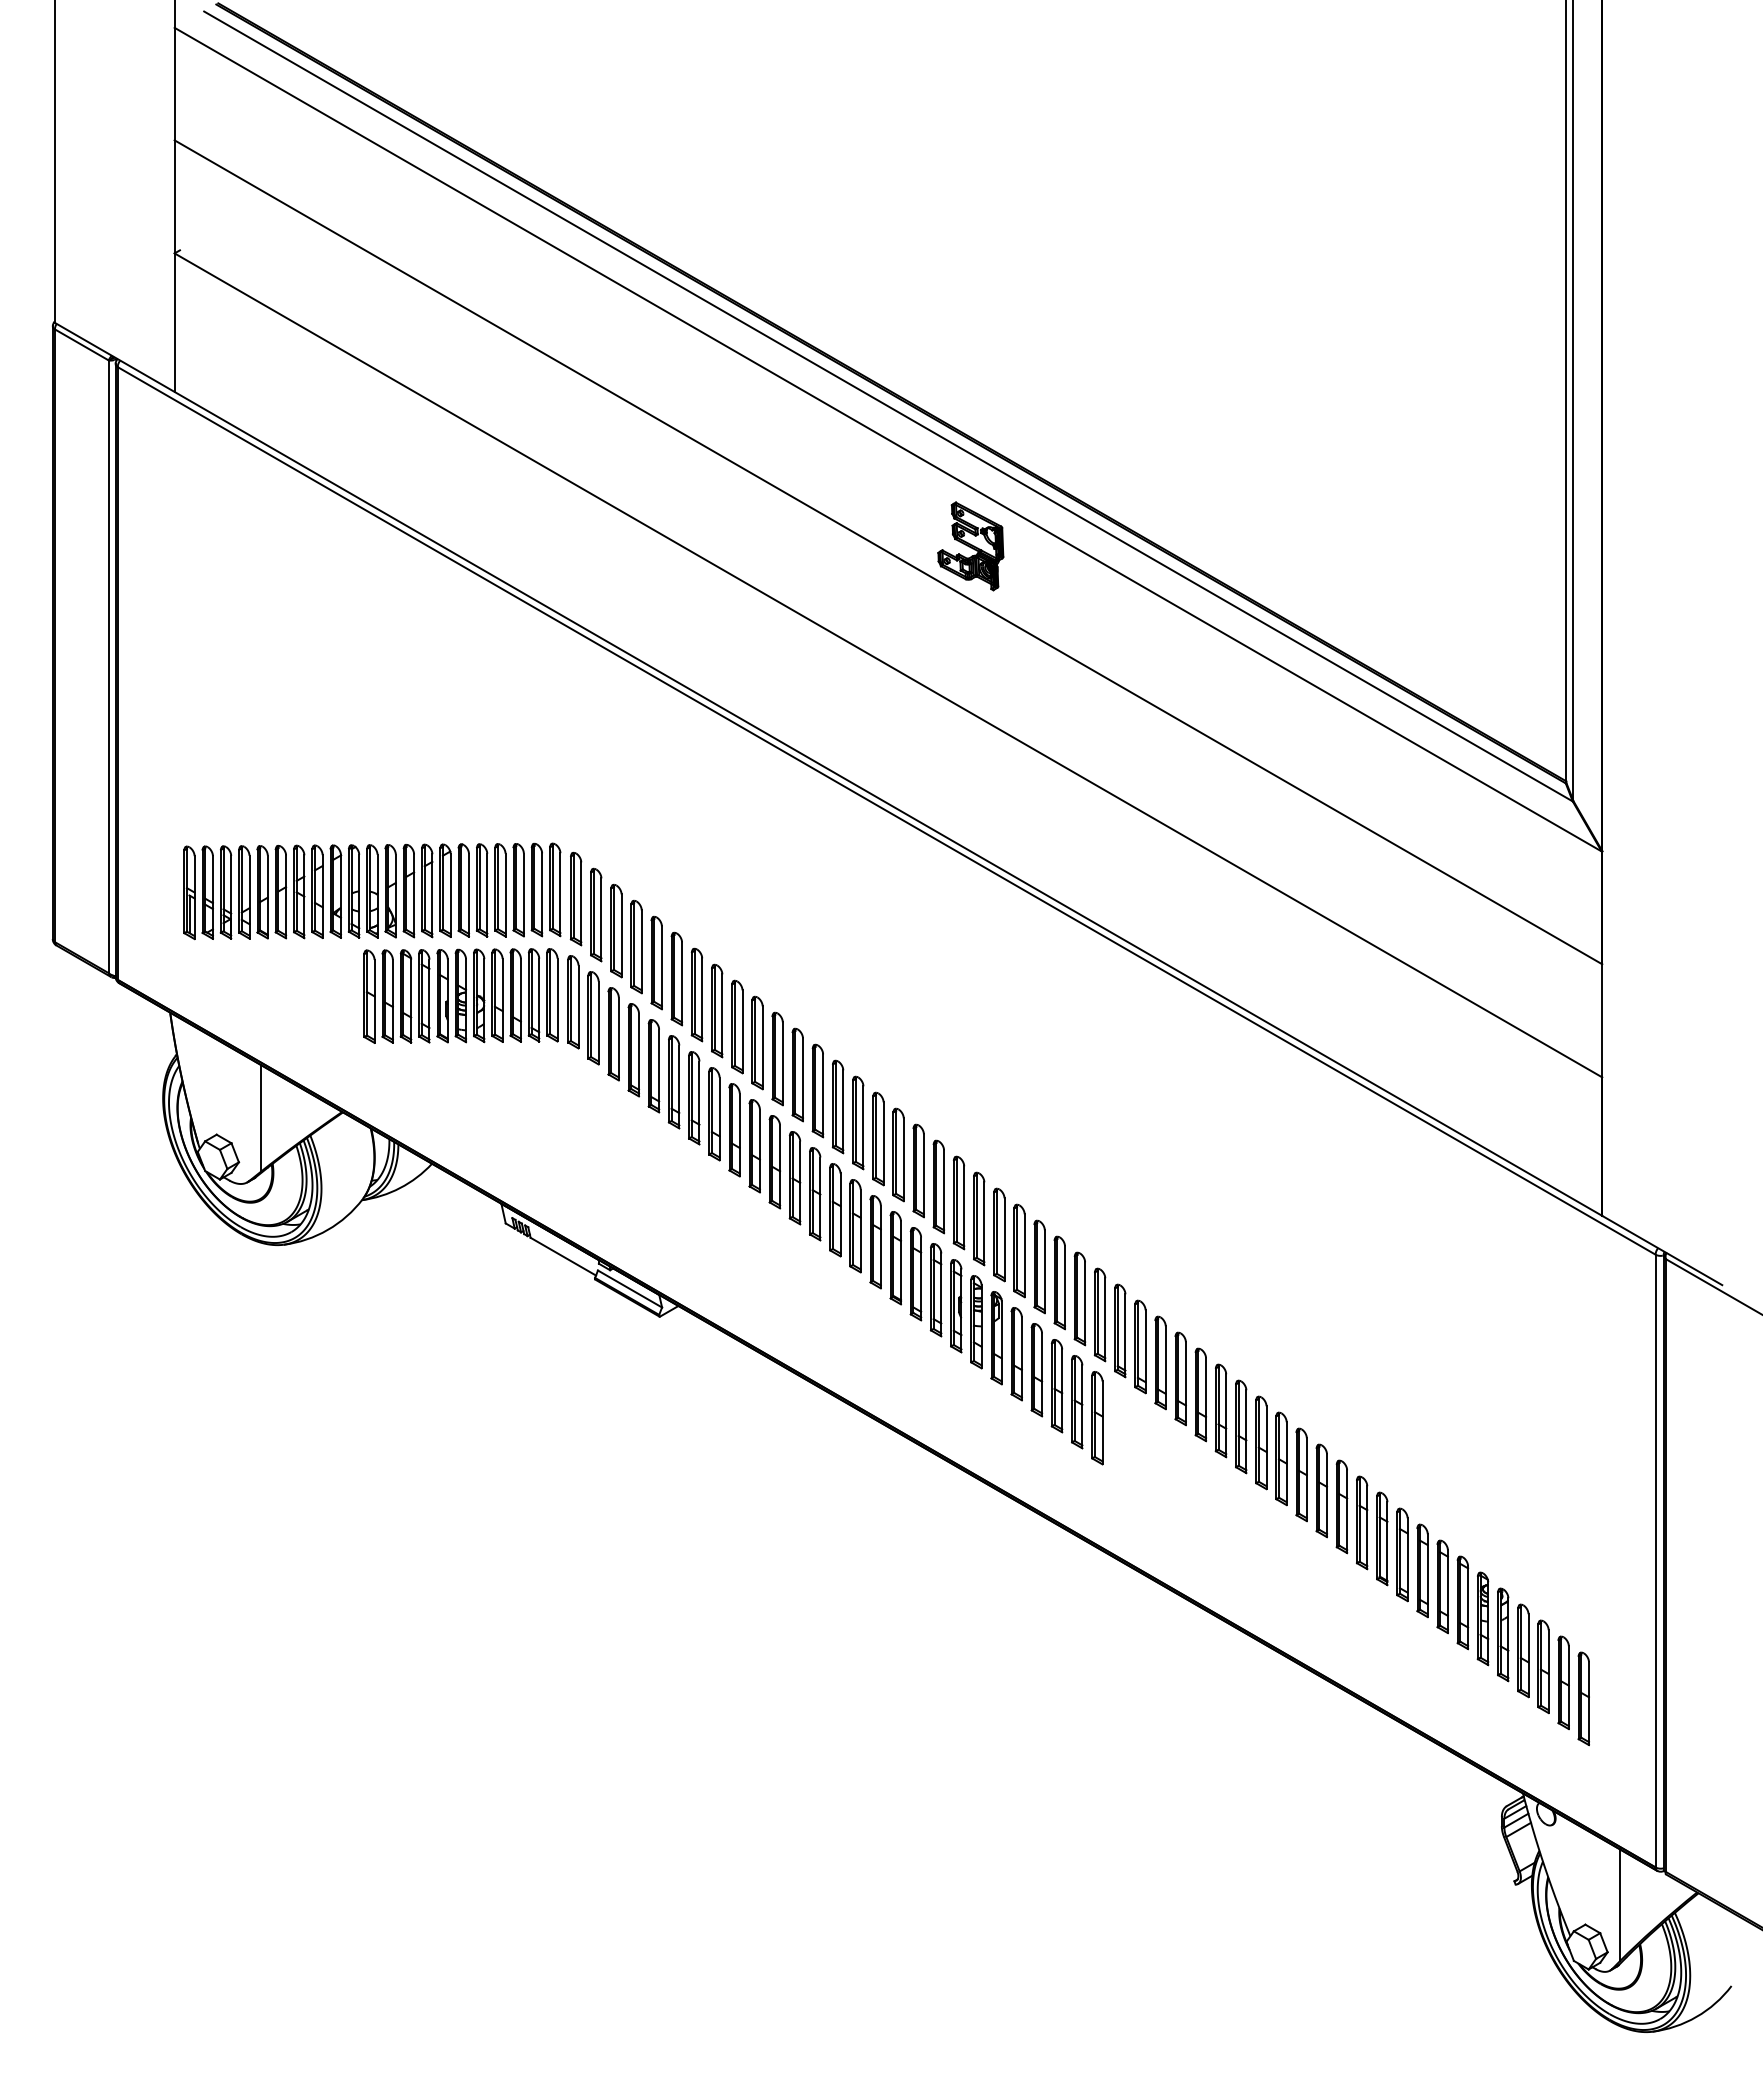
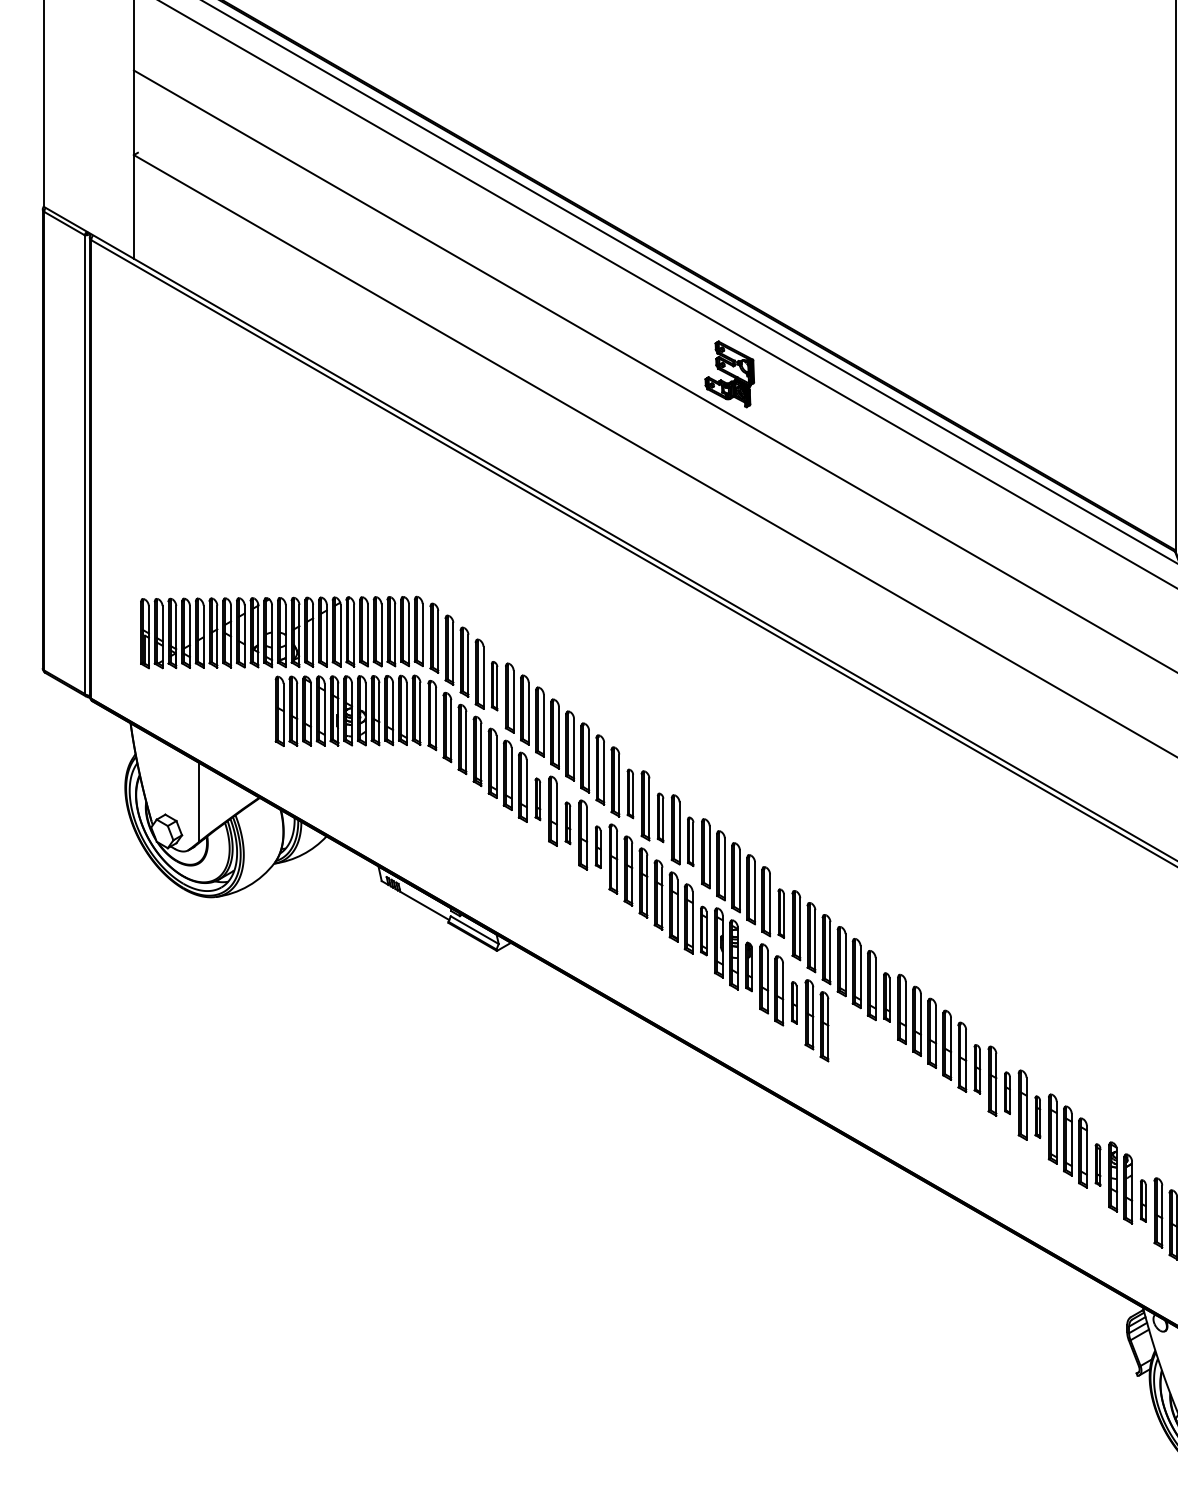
part: (656, 962) -> (494, 685), size x0.7
part: (837, 1106) -> (630, 793), size x0.7
part: (714, 1114) -> (537, 799), size x0.6
part: (878, 1138) -> (660, 817), size x0.7
part: (754, 1146) -> (567, 823), size x0.6
part: (918, 1170) -> (690, 841), size x0.7
part: (794, 1178) -> (597, 847), size x0.6
part: (1039, 1266) -> (781, 913), size x0.7
part: (935, 1290) -> (703, 931), size x0.7
part: (996, 1338) -> (749, 967), size x0.7
part: (1180, 1378) -> (886, 997), size x0.7
part: (1056, 1386) -> (793, 1003), size x0.6
part: (1301, 1474) -> (977, 1068), size x0.7
part: (1341, 1506) -> (1007, 1092), size x0.6
part: (1382, 1538) -> (1037, 1116), size x0.6
part: (1462, 1602) -> (1097, 1164), size x0.6
part: (1523, 1650) -> (1143, 1200), size x0.6

